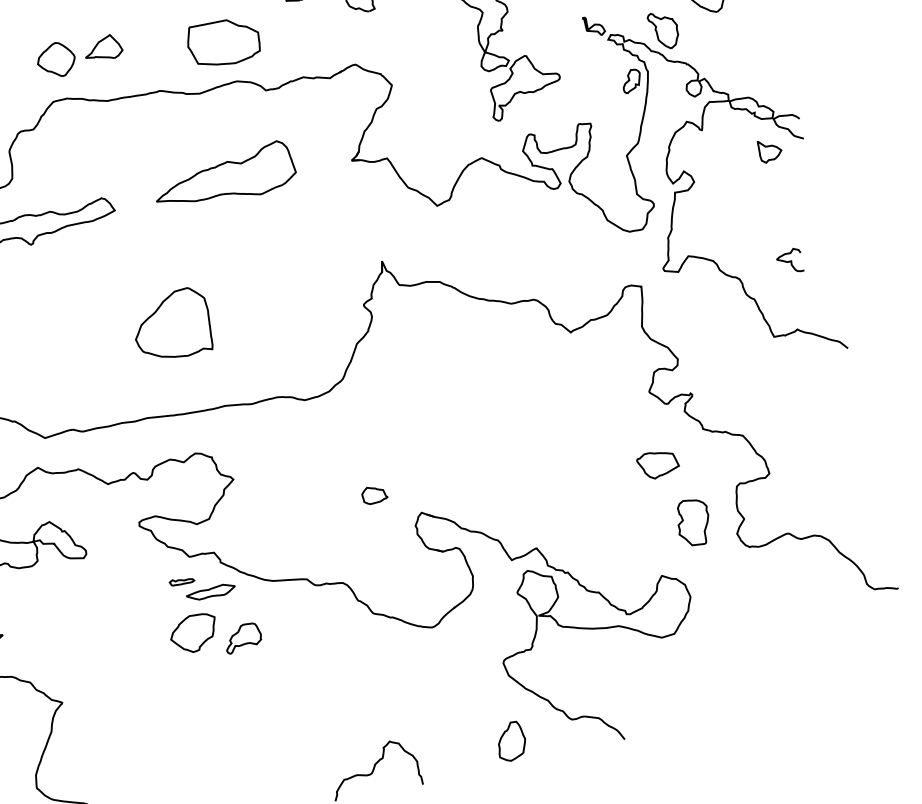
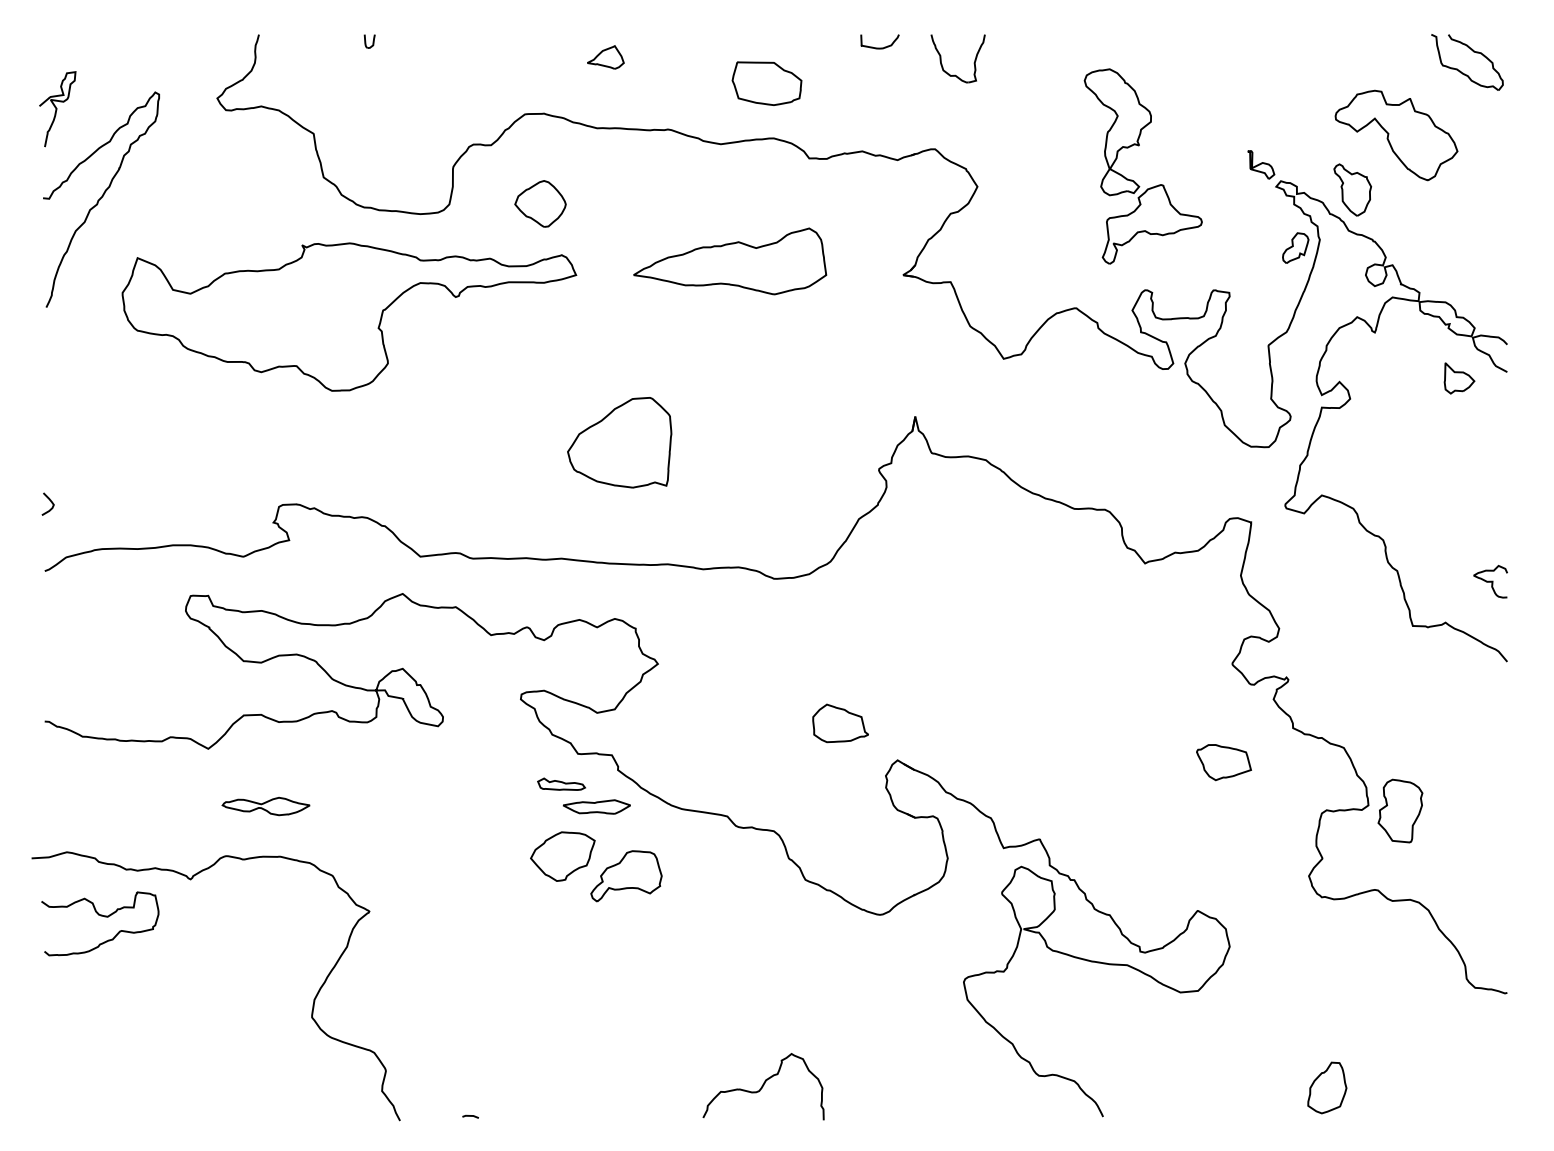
part: (223, 42) -> (766, 83), size x0.71
part: (102, 48) -> (605, 57), size x0.71
part: (56, 59) -> (540, 203), moved
curve: (789, 261) -> (1490, 581), moved
part: (374, 494) -> (840, 723), size x1.67
part: (693, 522) -> (1400, 810), moved
part: (181, 580) -> (561, 783), size x1.43
part: (243, 638) -> (626, 876), size x1.43
part: (511, 741) -> (1327, 1087), moved

